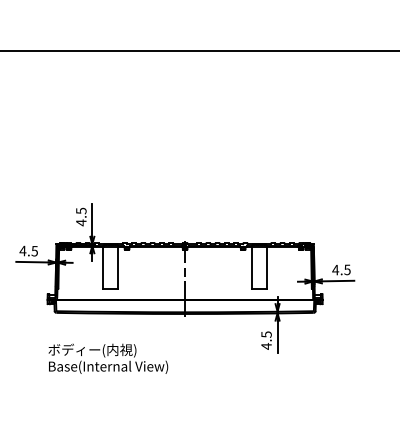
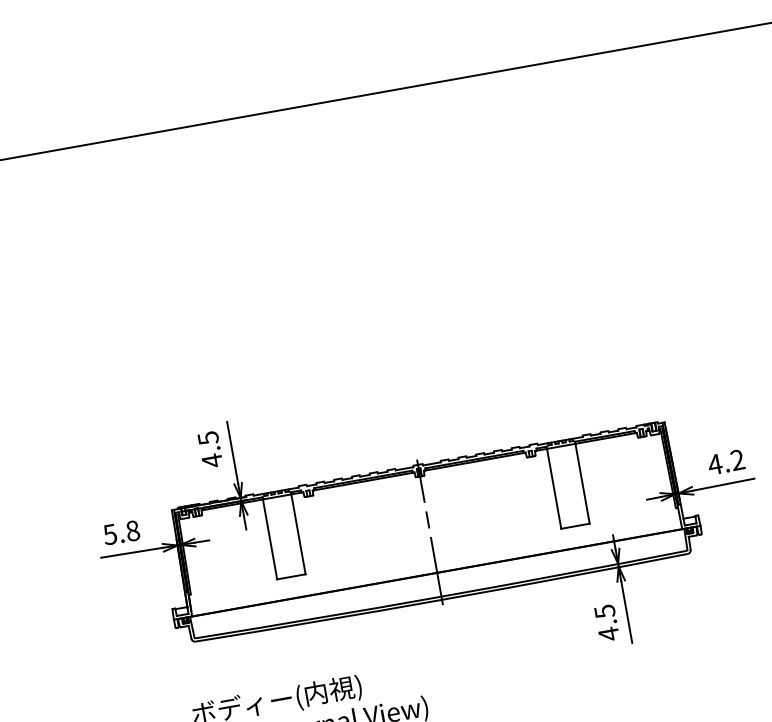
text: (28, 250) -> (120, 531), 4.5 -> 5.8
text: (347, 269) -> (737, 459), 4.5 -> 4.2

